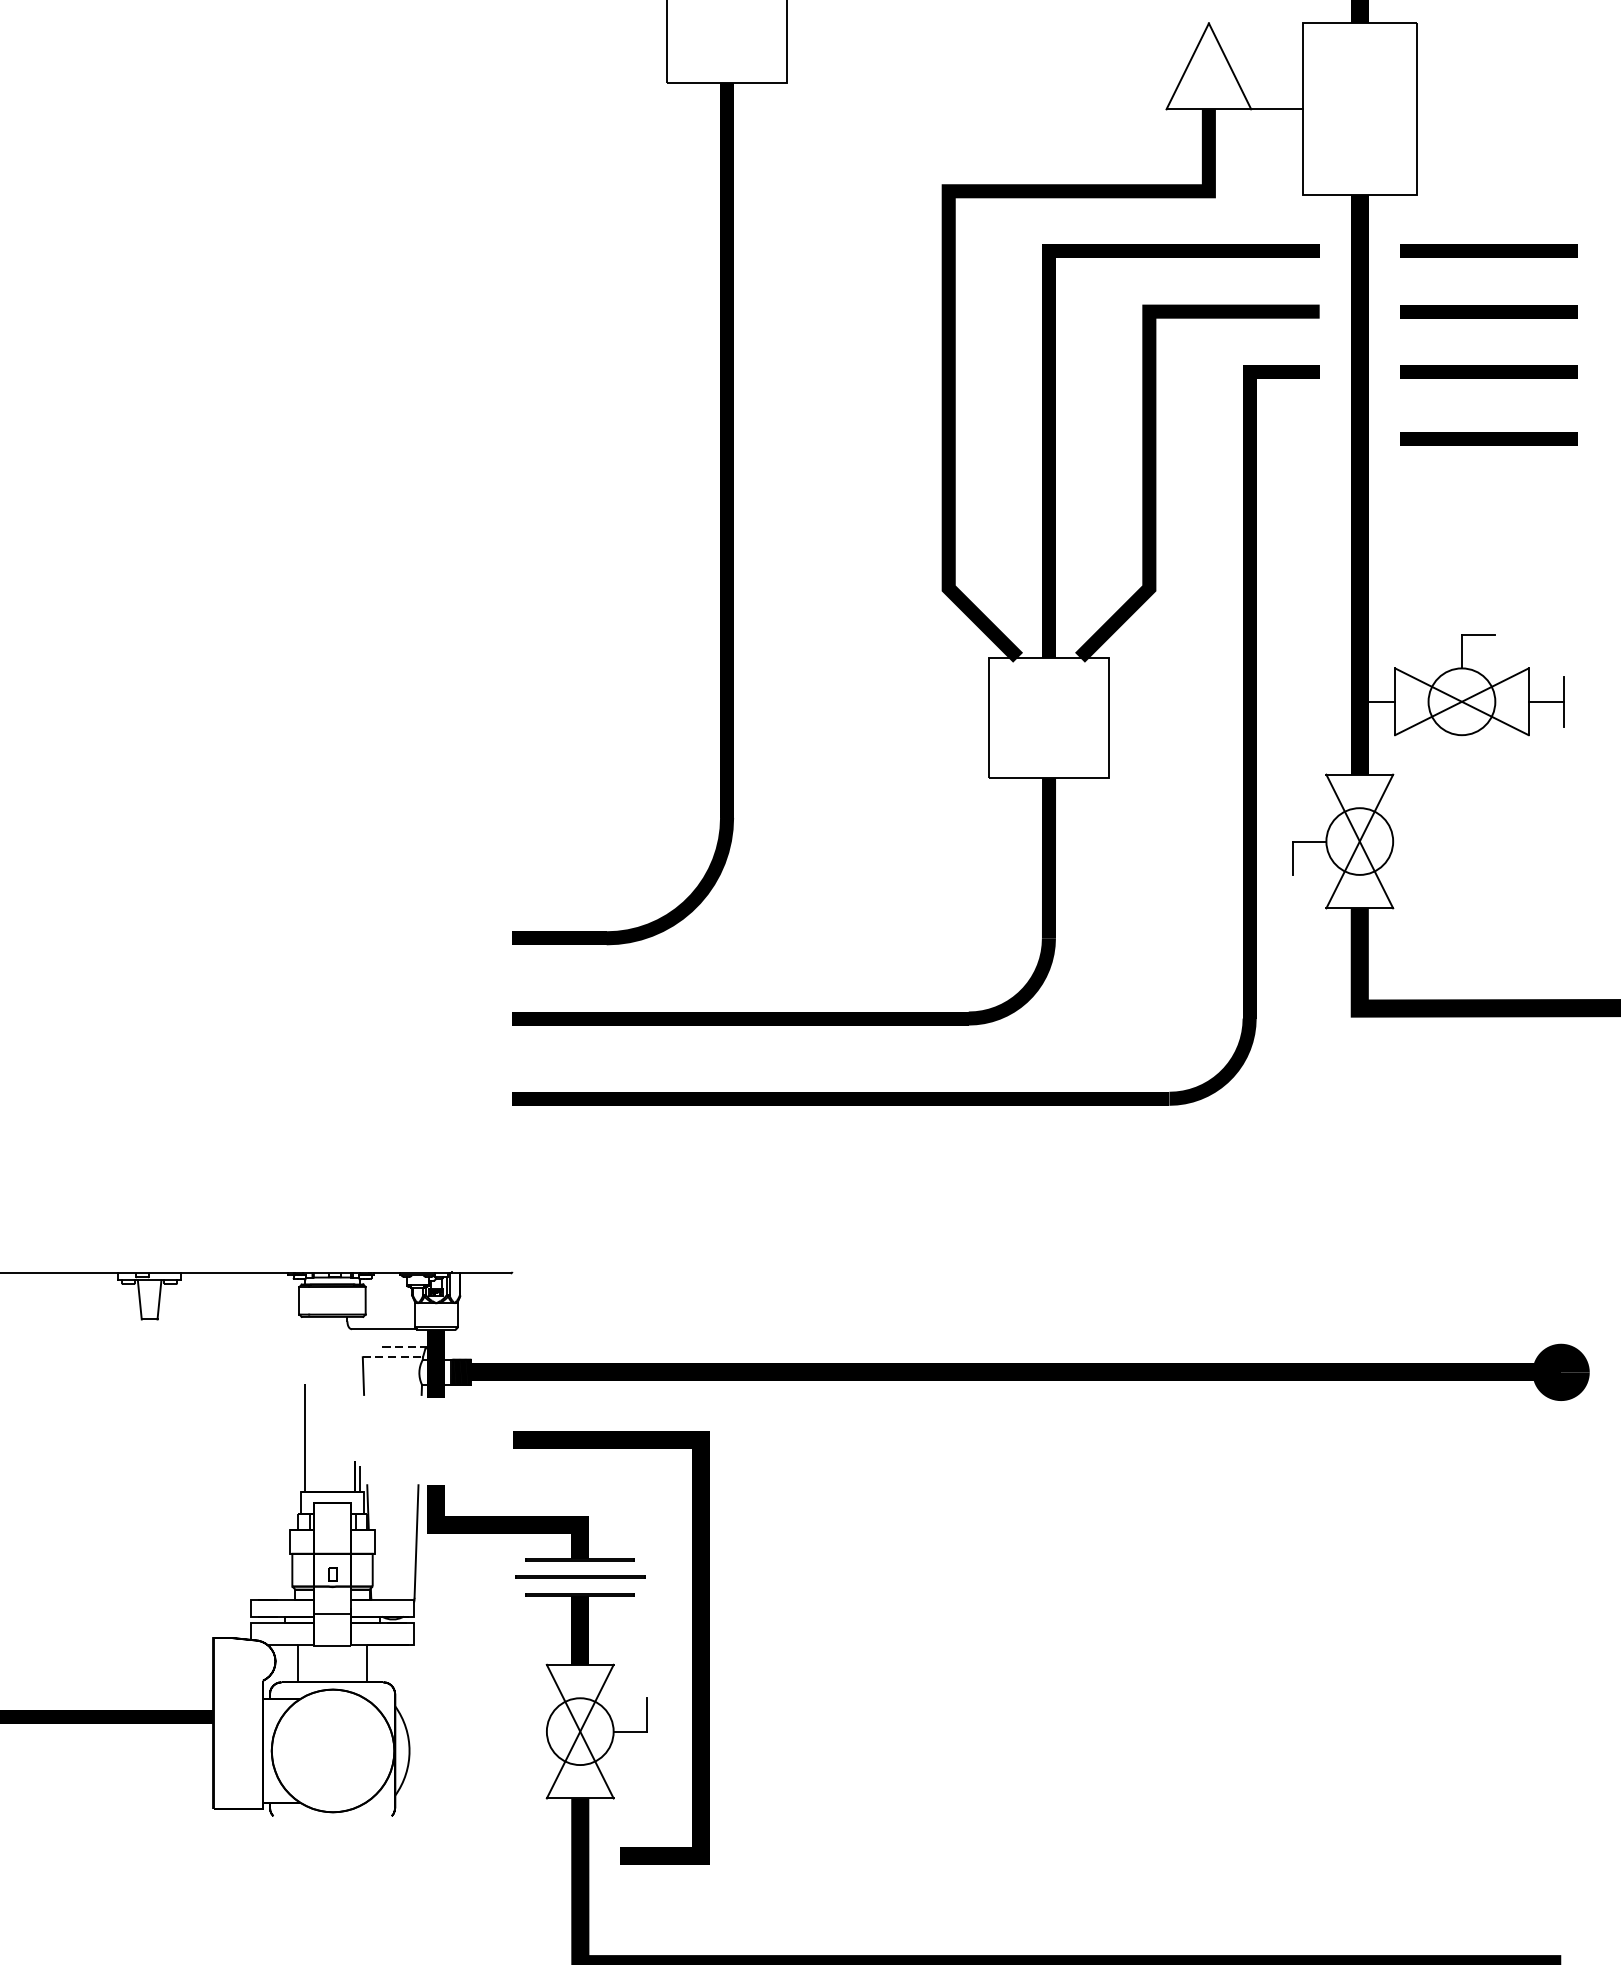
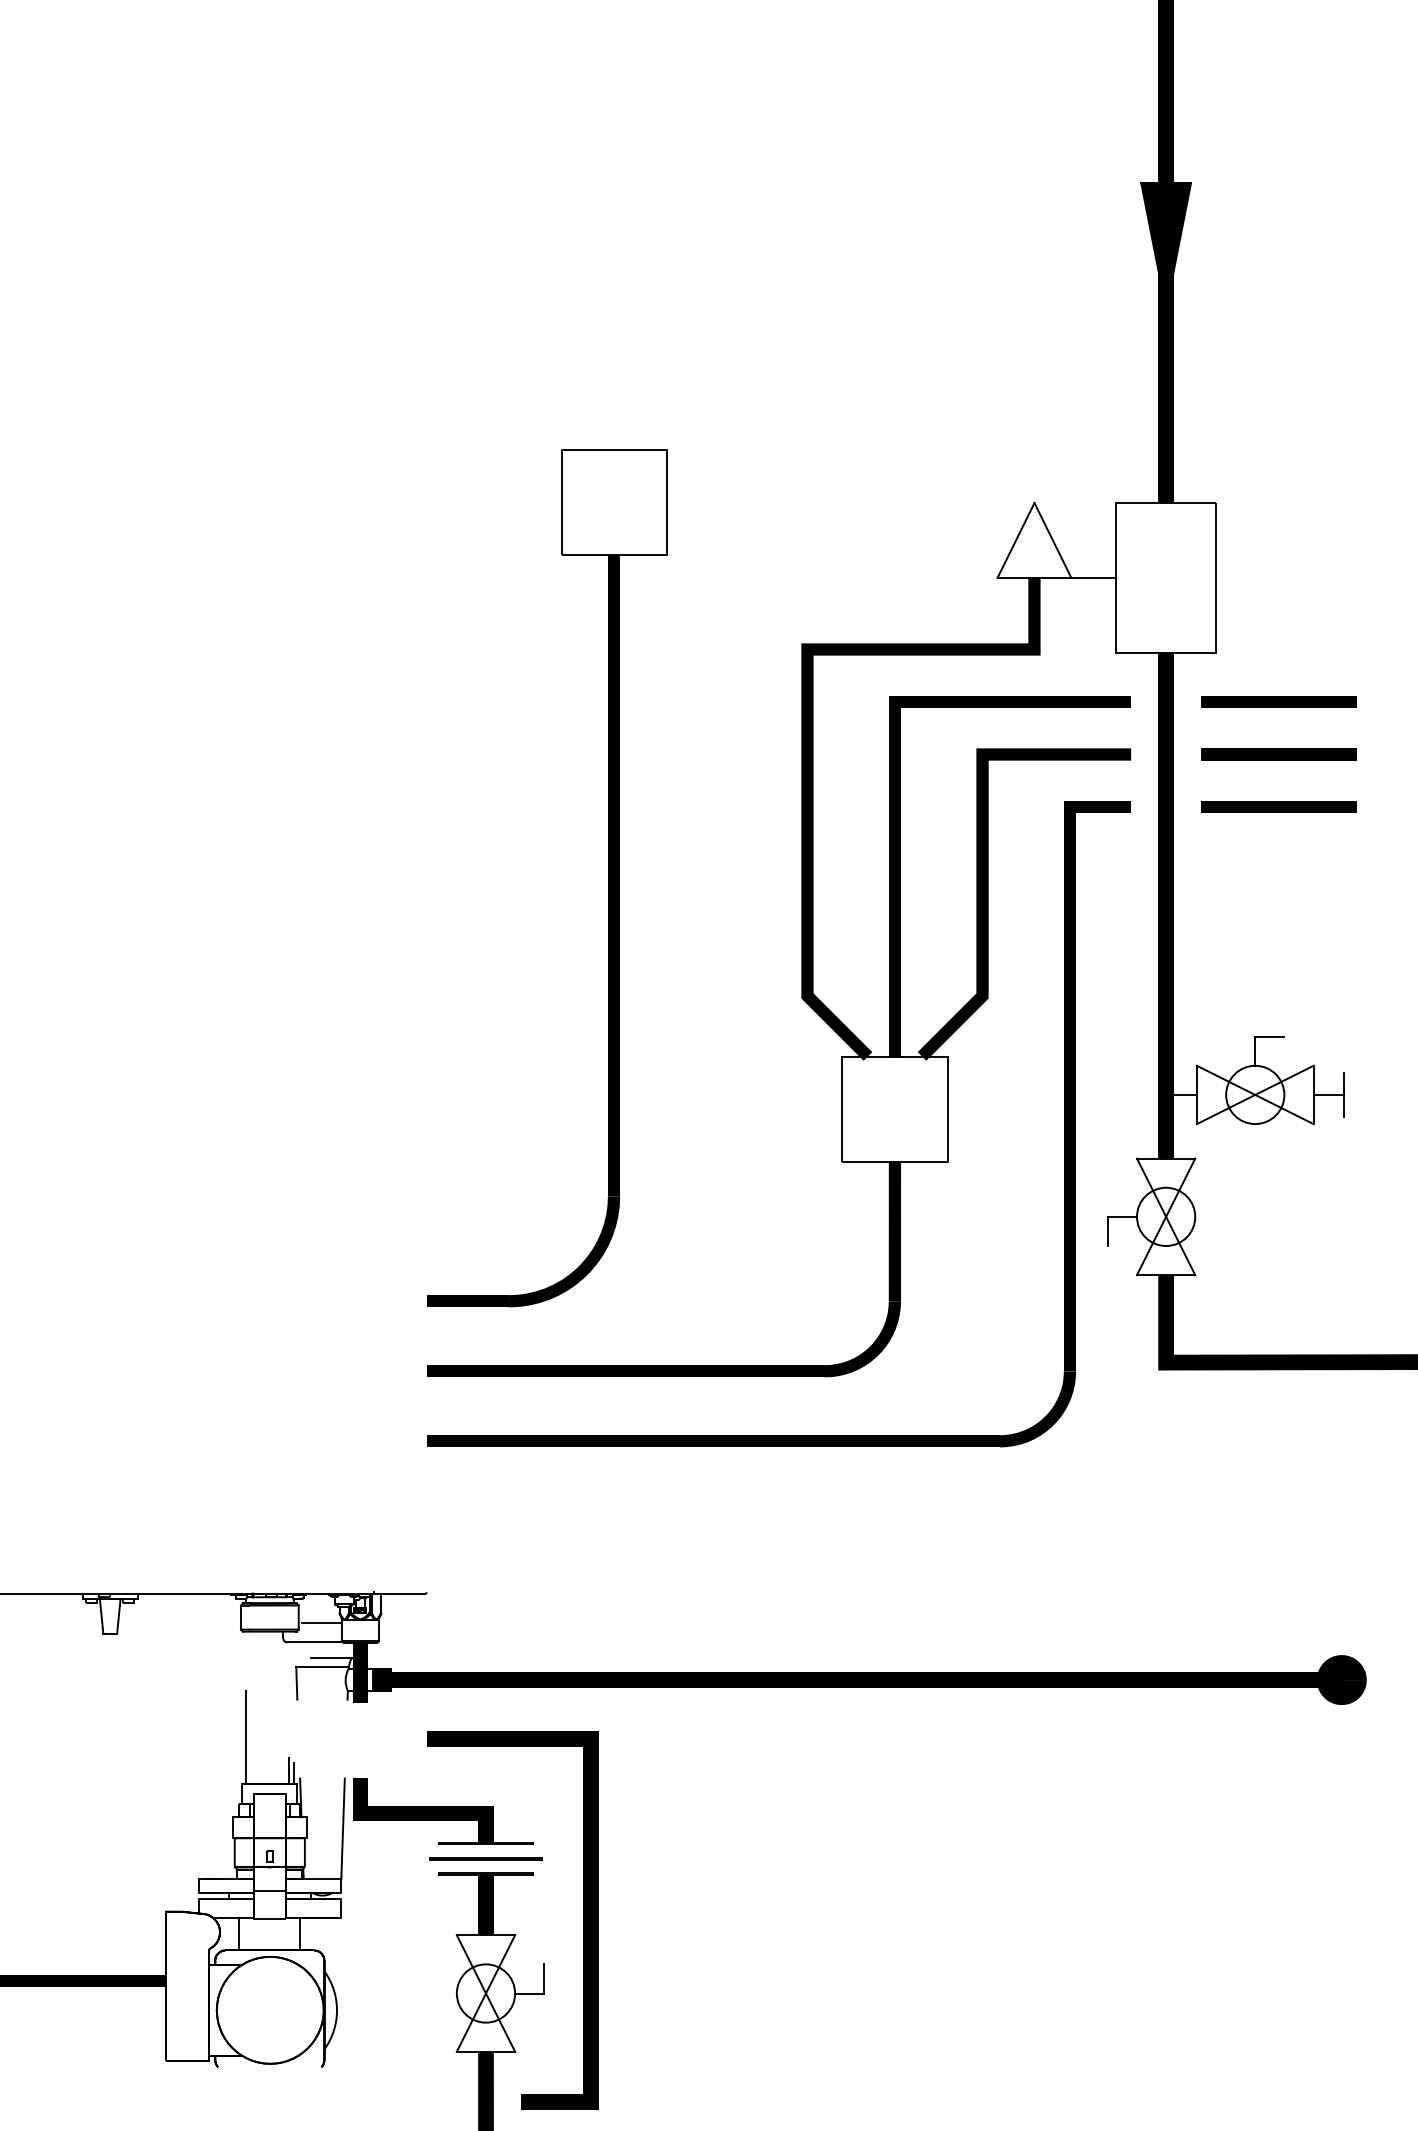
line: (1488, 438) -> (1278, 865), removed
line: (391, 1307) -> (321, 1623), added
line: (403, 1347) -> (331, 1658), dashed -> solid
line: (392, 1356) -> (322, 1666), dashed -> solid

